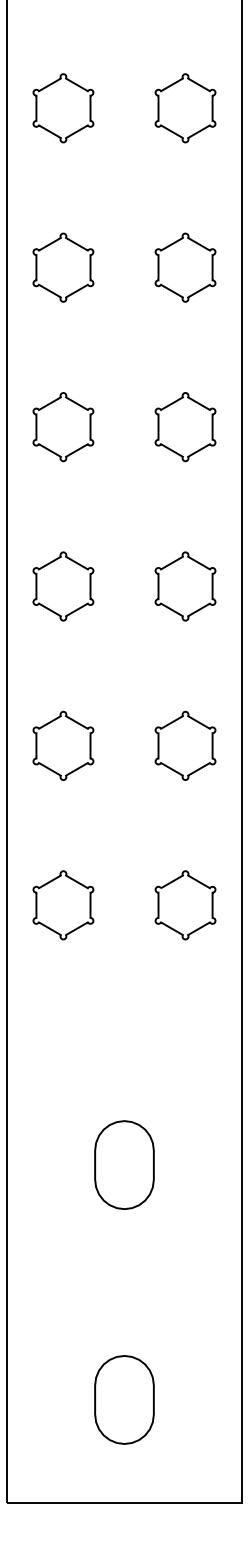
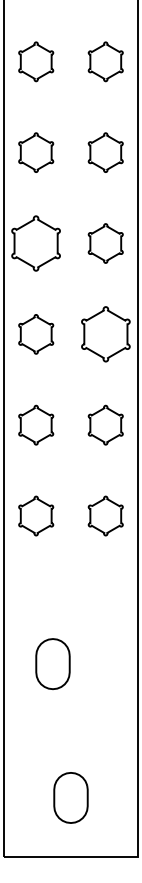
part: (63, 427) -> (36, 243), size x1.4
part: (185, 586) -> (105, 334), size x1.4
part: (123, 1164) -> (52, 663), moved

